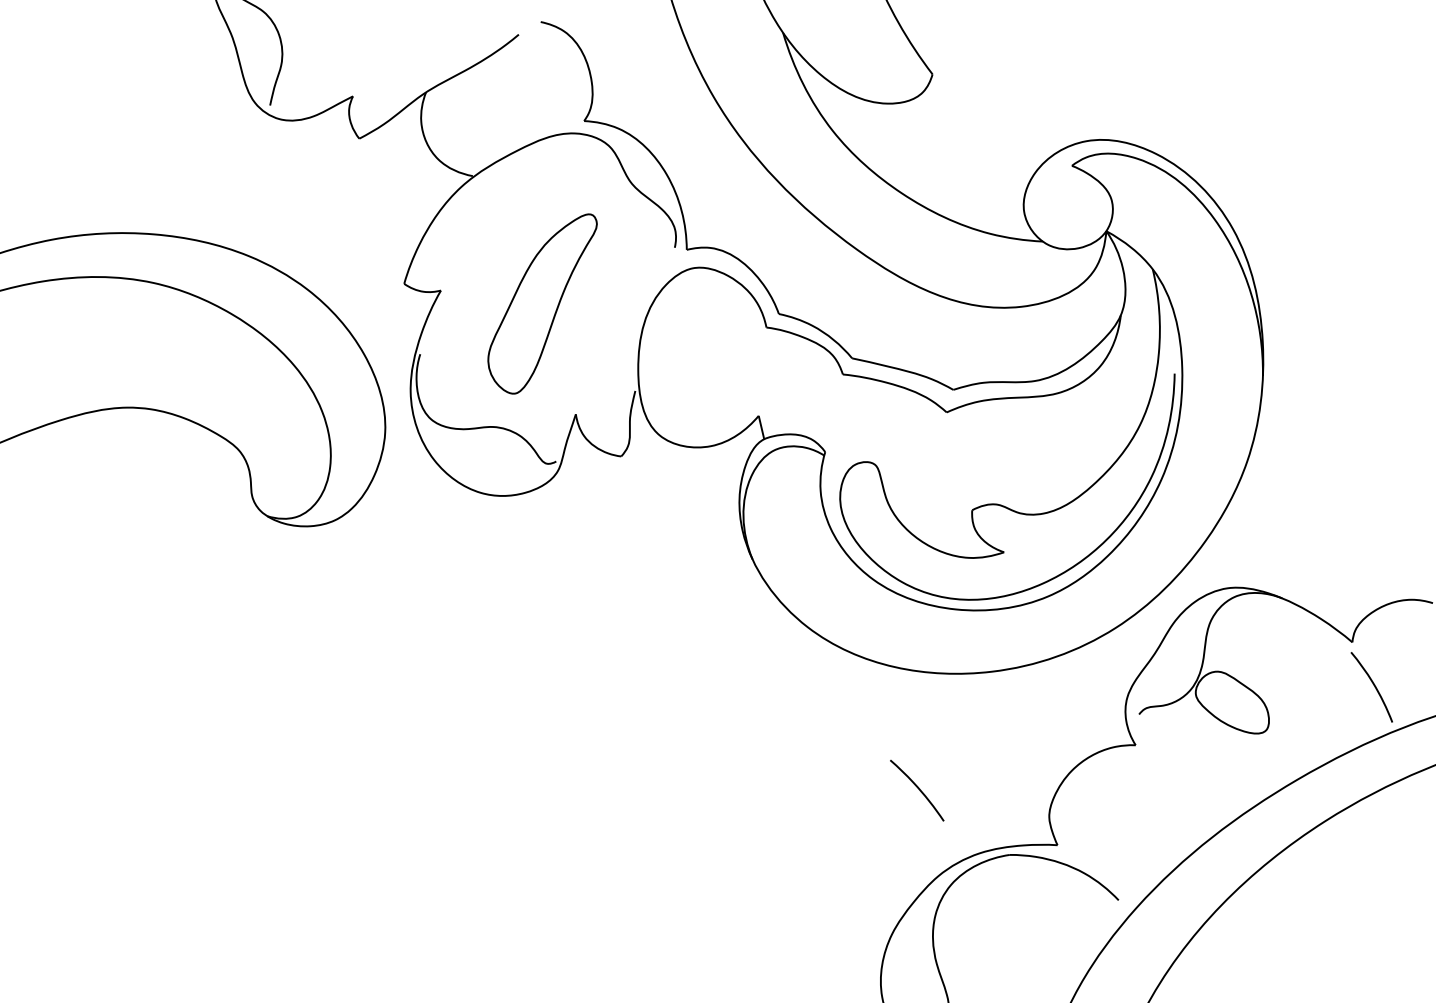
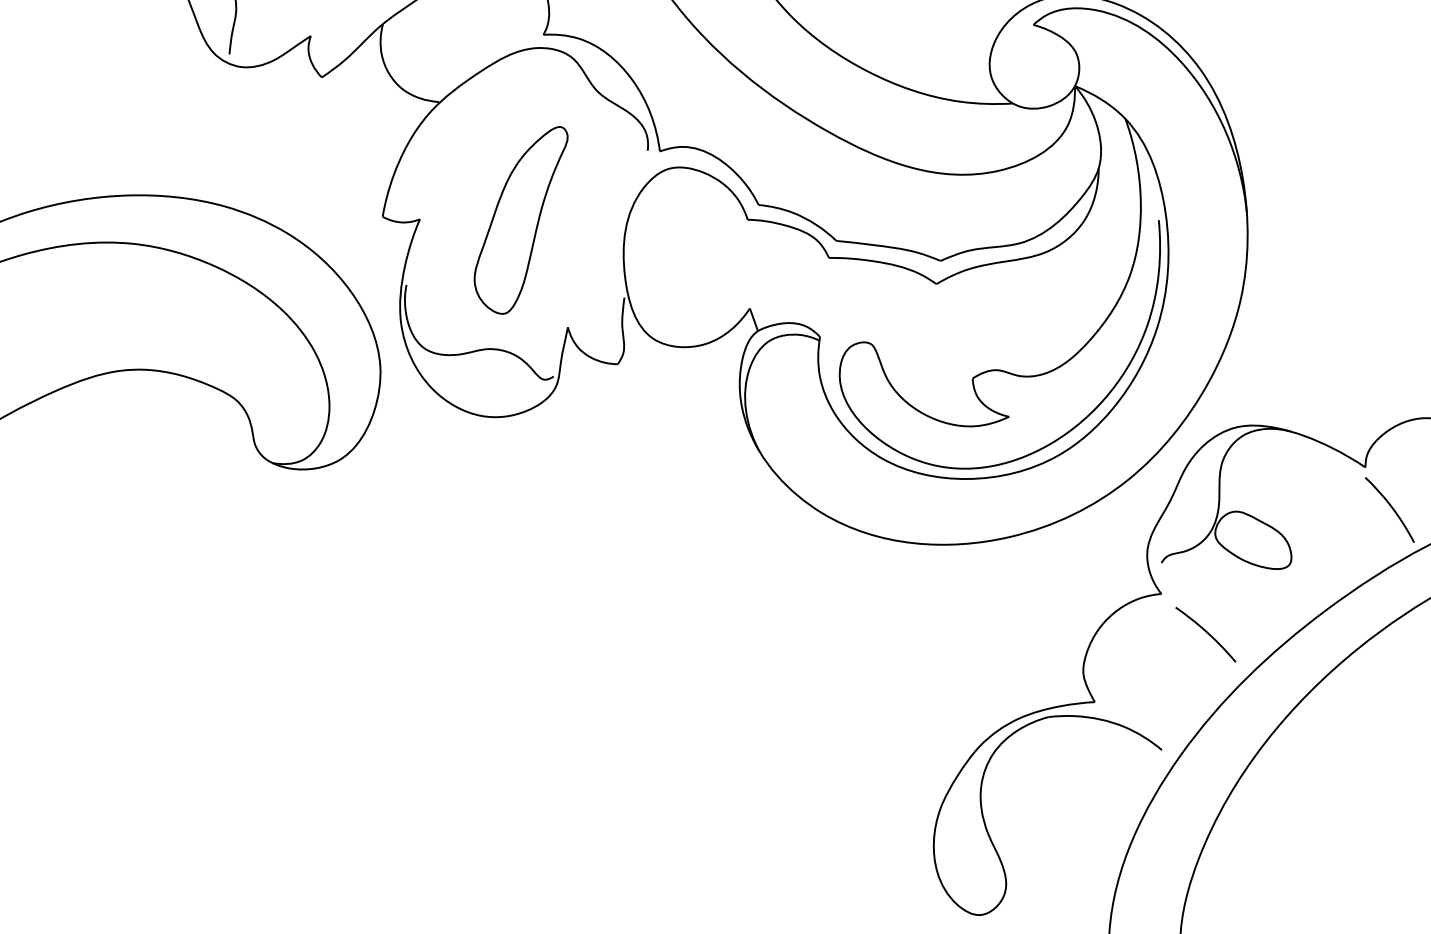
curve: (918, 789) -> (1207, 633), moved

